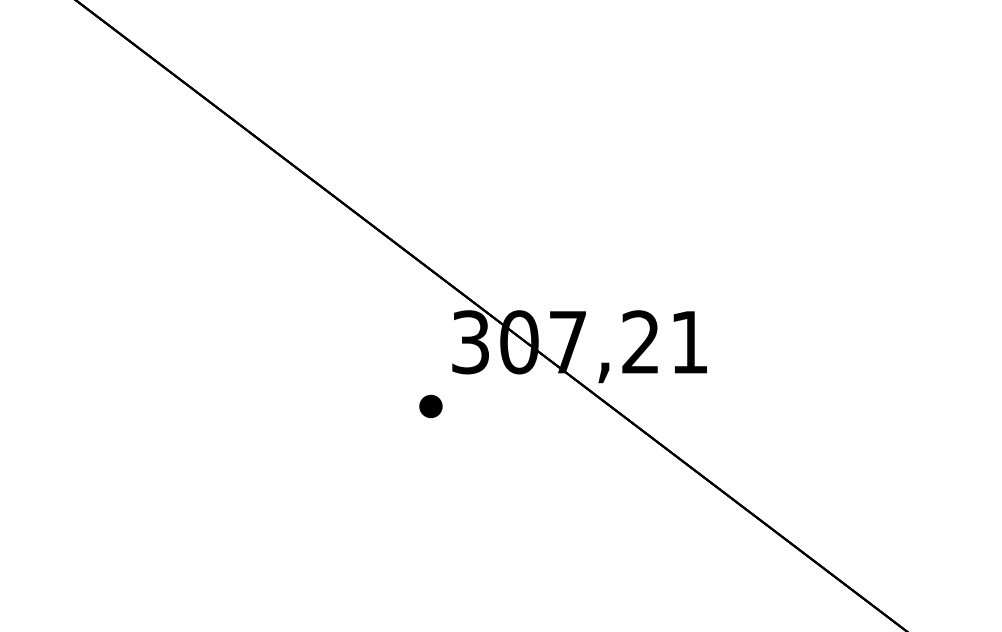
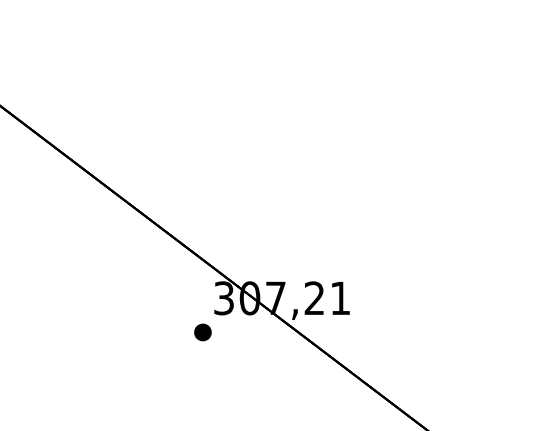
part: (430, 406) -> (202, 332), size x1.43

